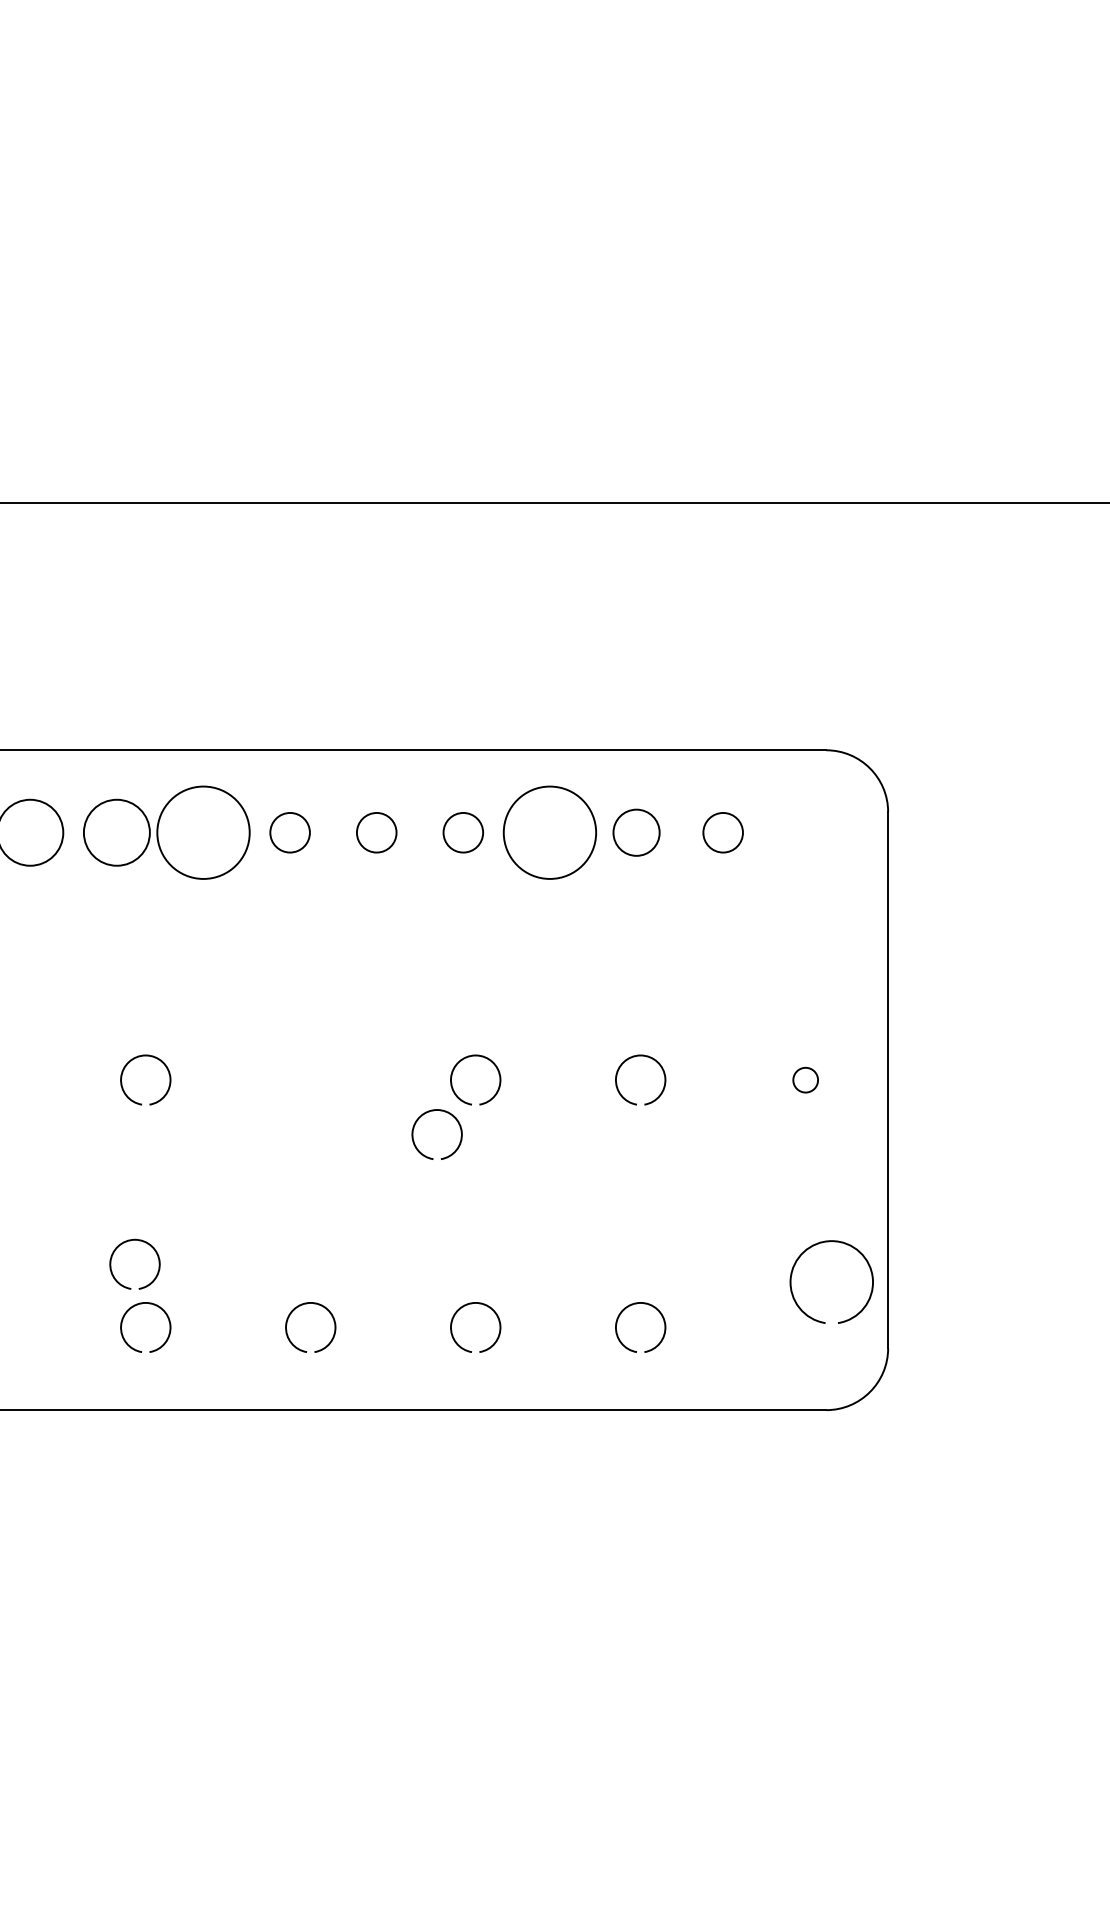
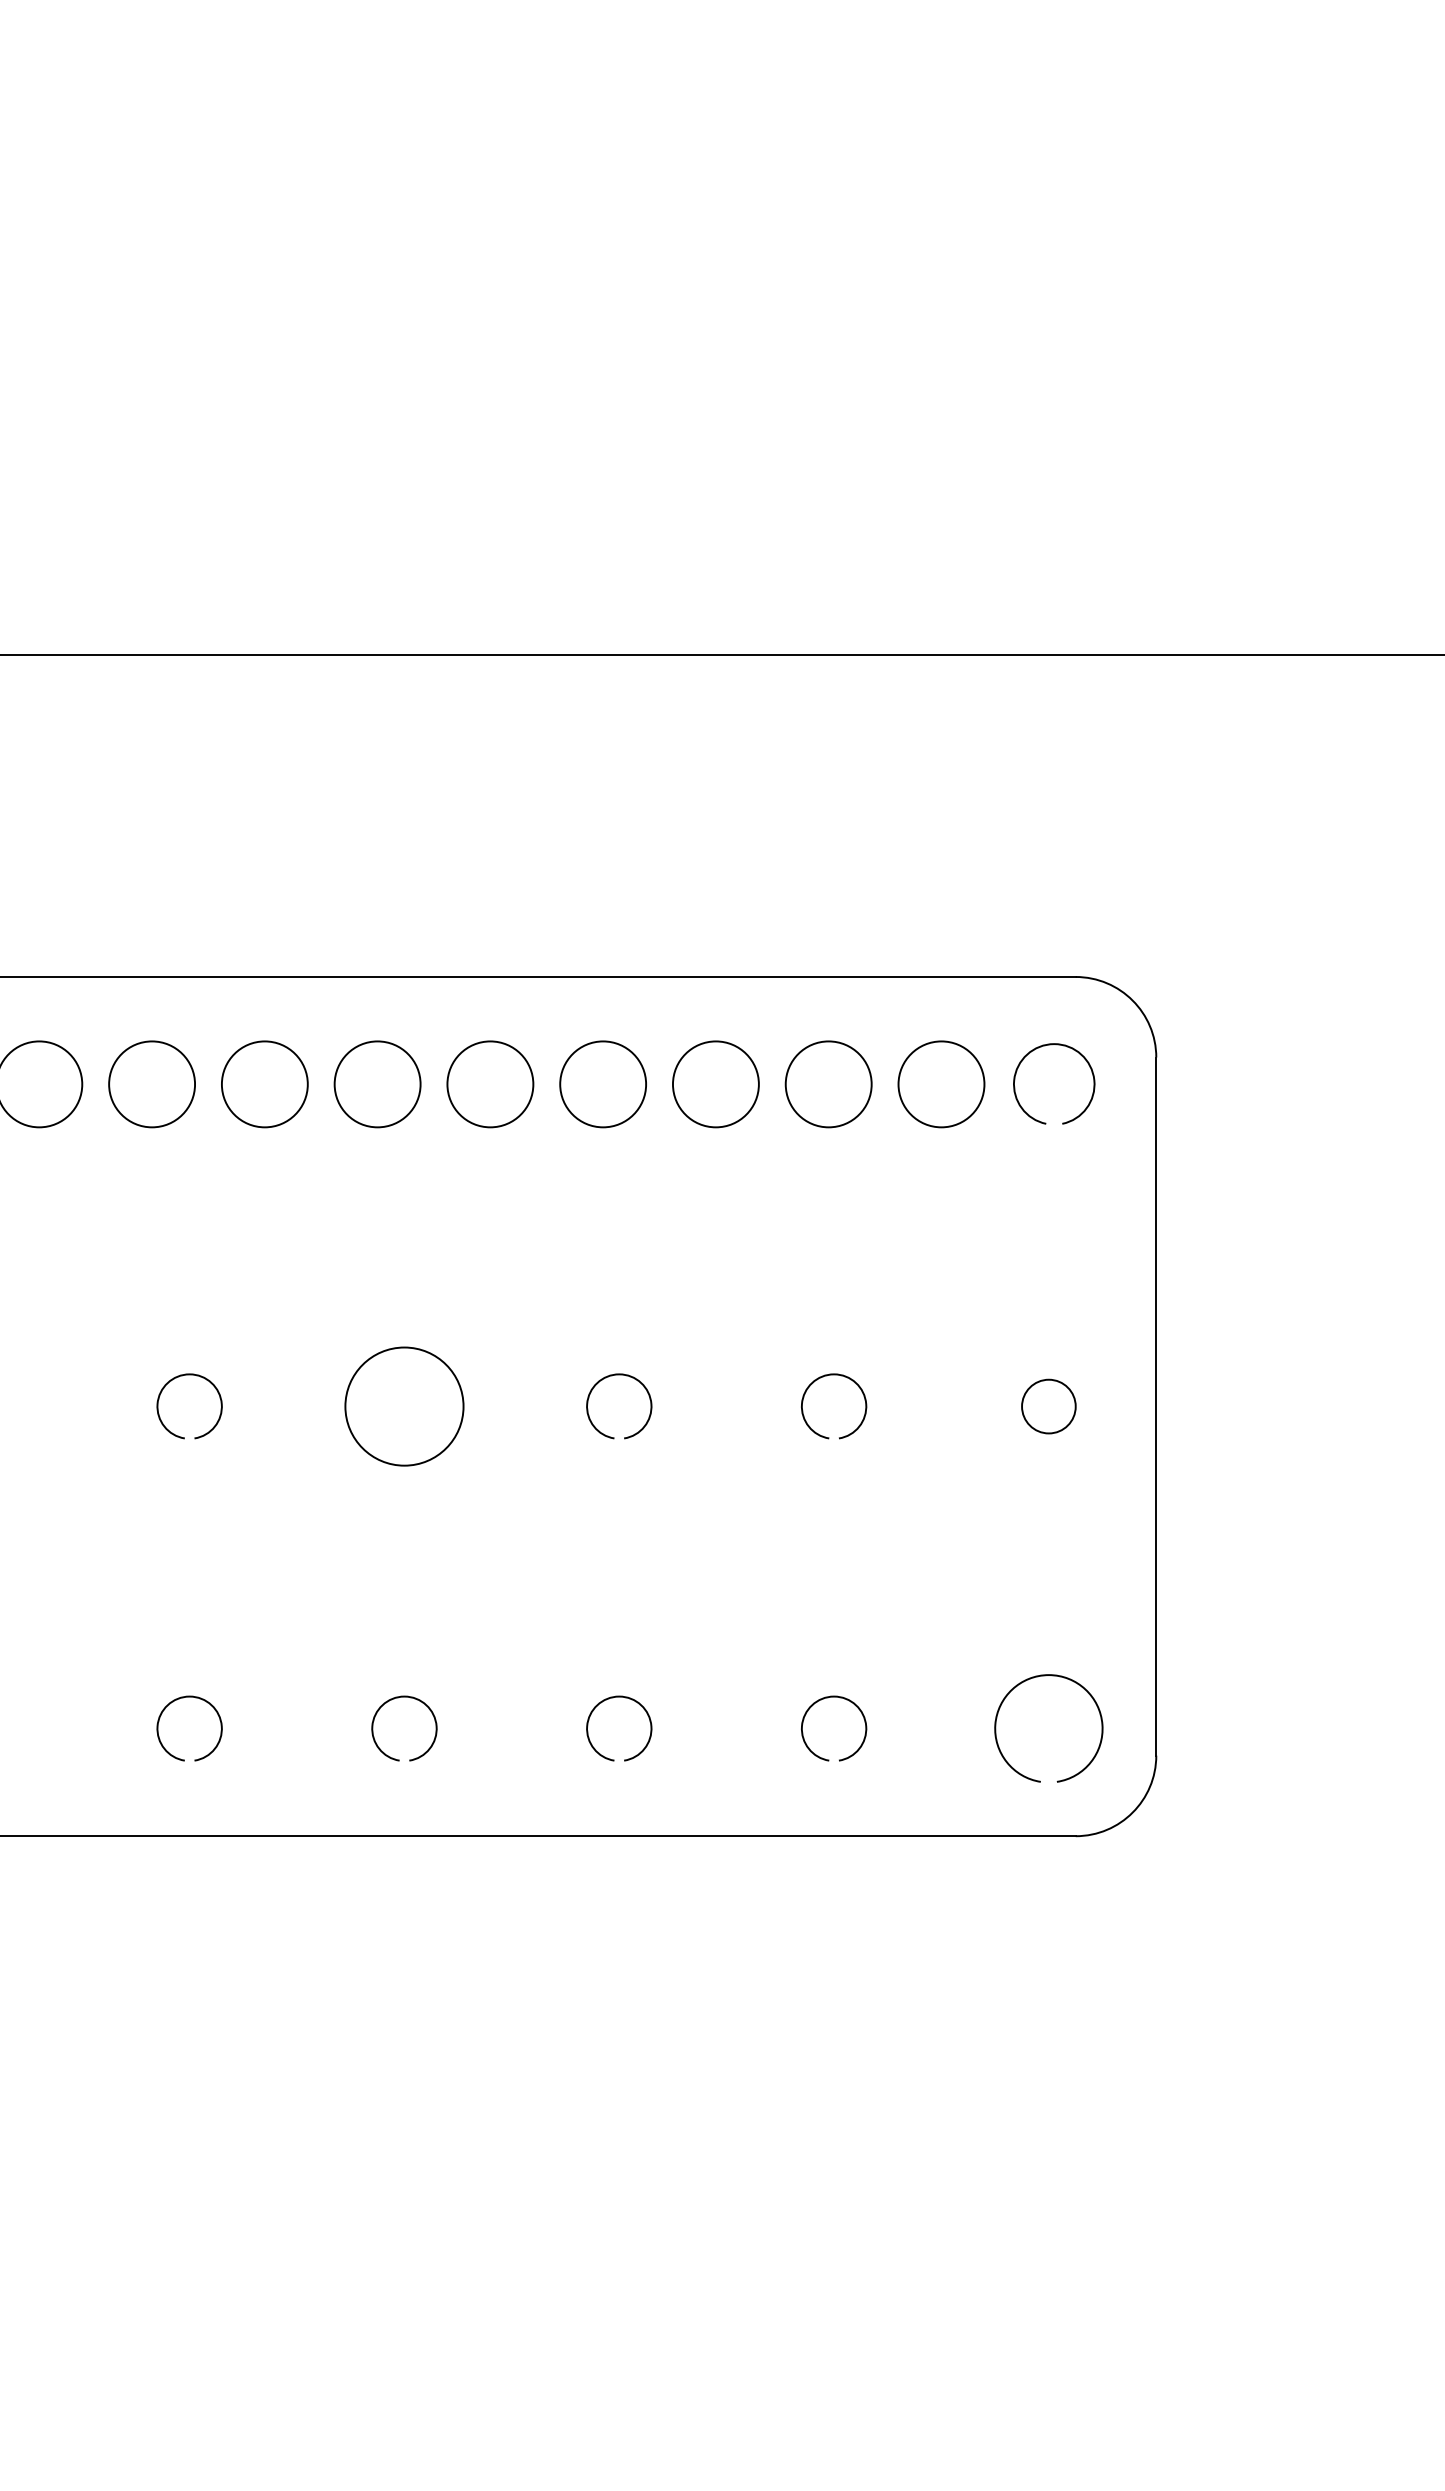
arc: (808, 802) -> (1052, 1045), added
circle: (203, 832) -> (264, 1084), size x0.71
circle: (290, 832) -> (377, 1084), size x1.67
circle: (376, 832) -> (490, 1084), size x1.67
circle: (463, 832) -> (603, 1084), size x1.67
circle: (549, 832) -> (715, 1084), size x0.71
circle: (636, 832) -> (828, 1084), size x1.43
circle: (723, 832) -> (941, 1084), size x1.67
circle: (310, 1080) -> (404, 1406), added
circle: (805, 1080) -> (1048, 1406), size x1.67
arc: (458, 1123) -> (596, 1463), removed
arc: (112, 1256) -> (146, 1636), removed
arc: (796, 1263) -> (1002, 1704), moved

